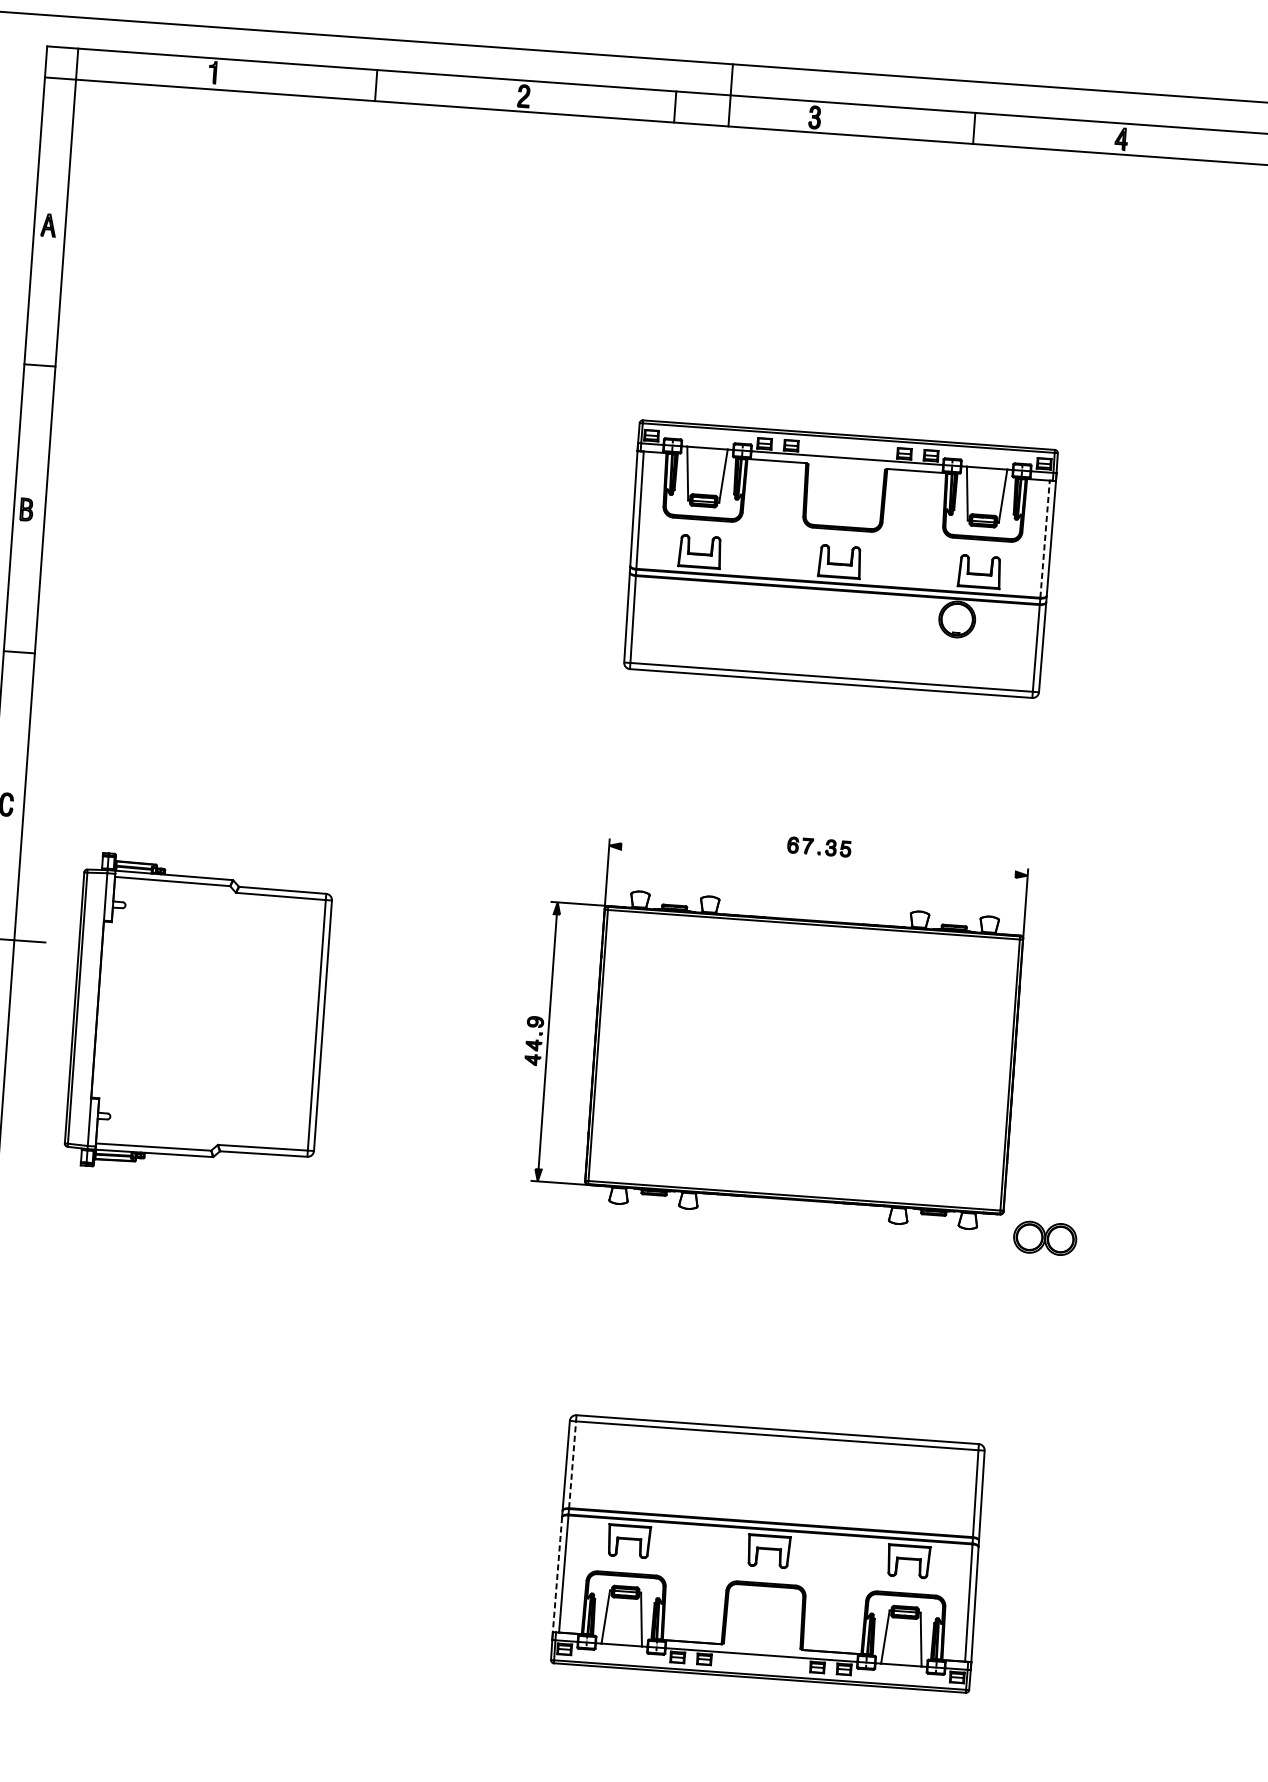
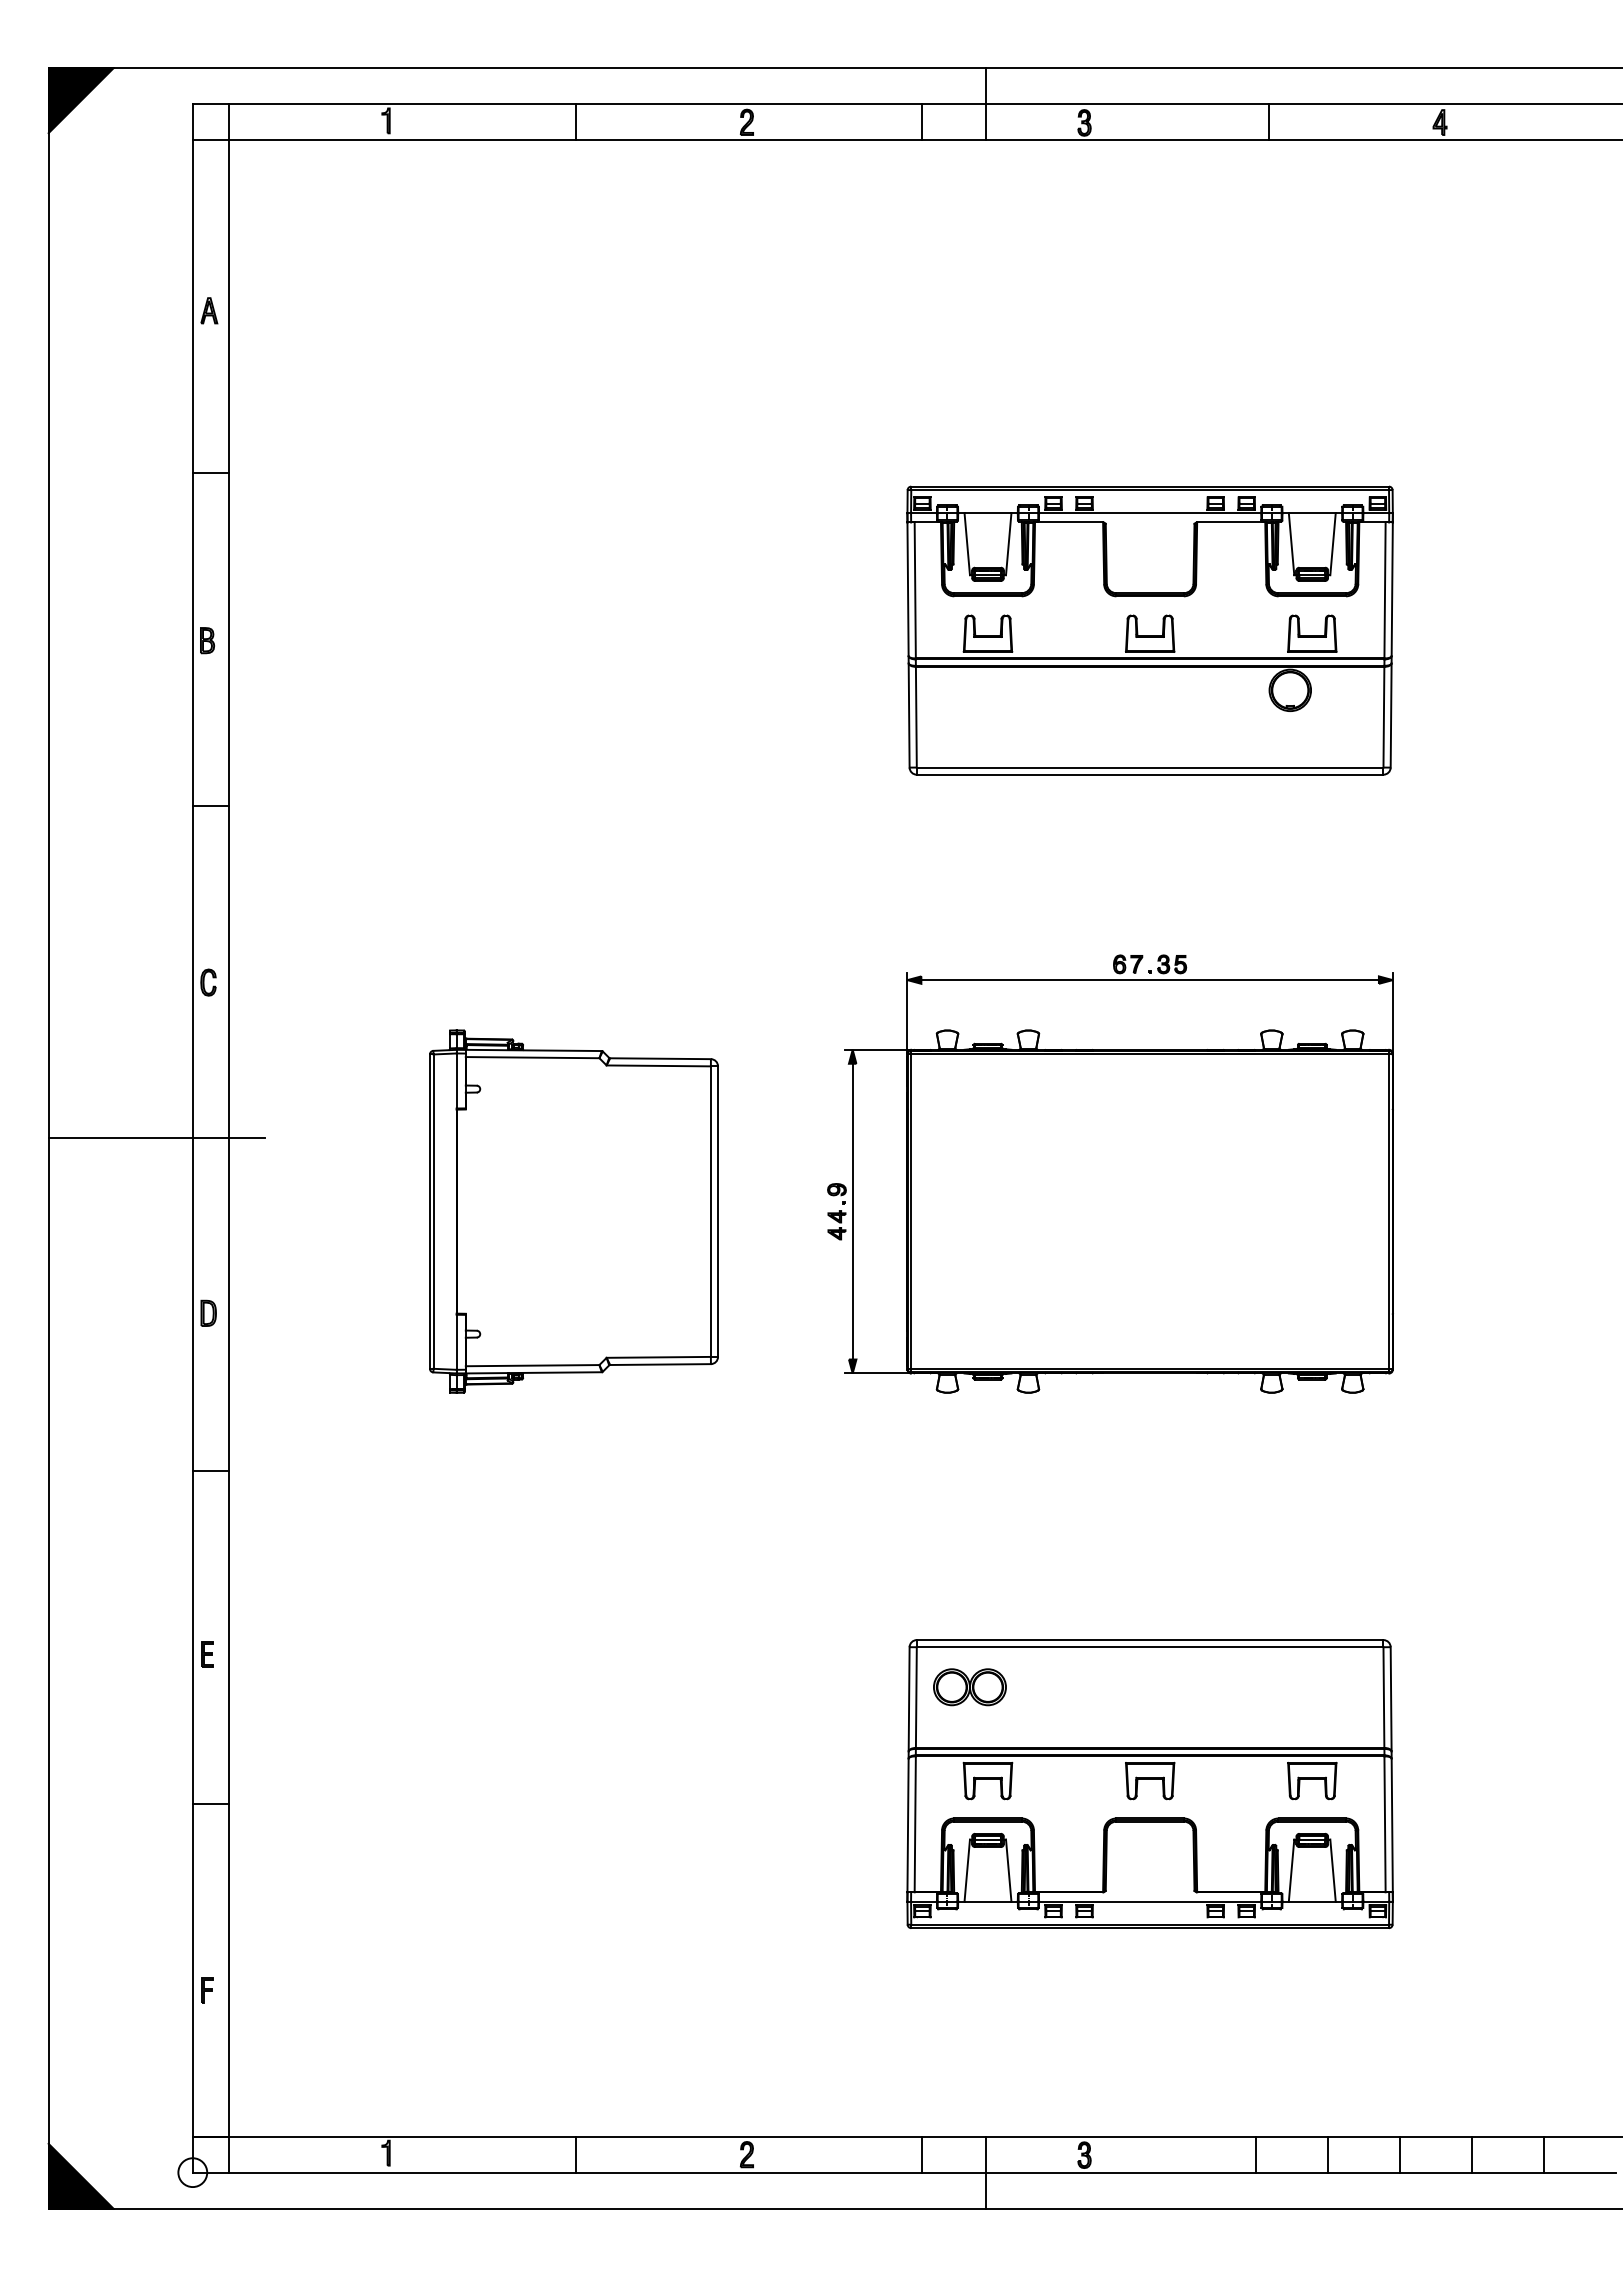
line: (1045, 539) -> (1385, 590), dashed -> solid
line: (817, 860) -> (1149, 980), added
part: (198, 1016) -> (573, 1211), moved
part: (1044, 1238) -> (969, 1687), moved
line: (572, 1464) -> (916, 1697), dashed -> solid
line: (557, 1574) -> (908, 1825), dashed -> solid

